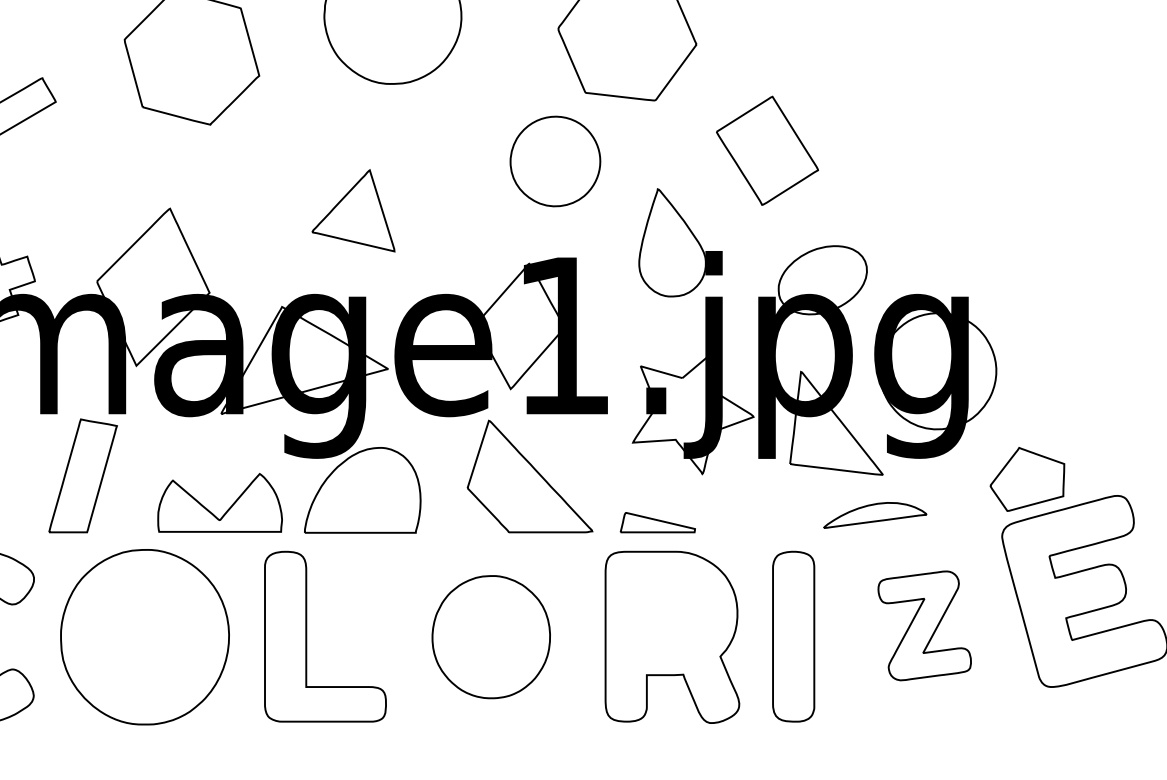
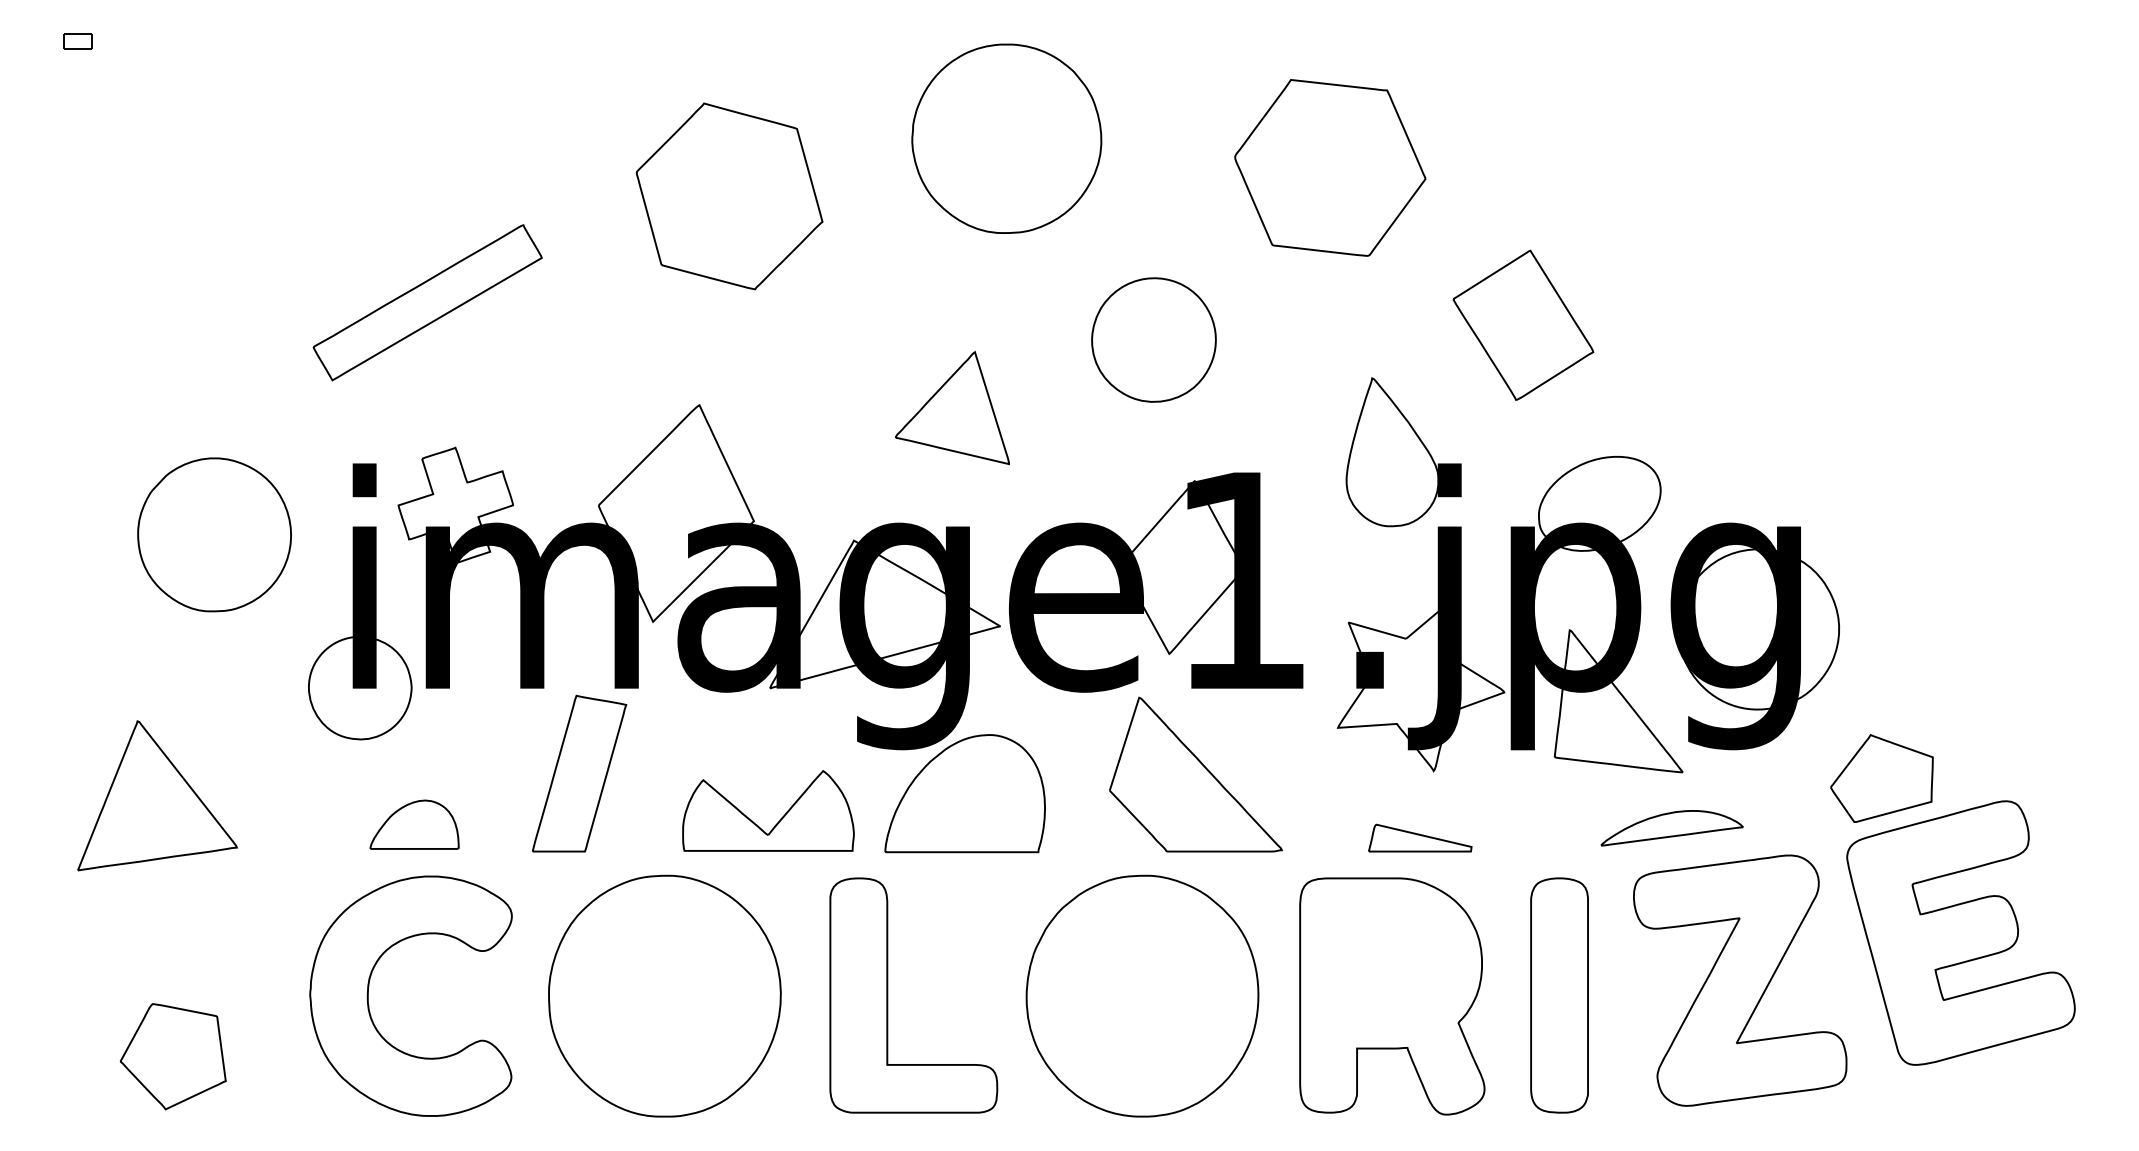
part: (555, 161) -> (1153, 339), moved
part: (658, 522) -> (1420, 837), moved
part: (924, 625) -> (1740, 980), size x1.67
part: (491, 636) -> (1142, 995), size x1.43

